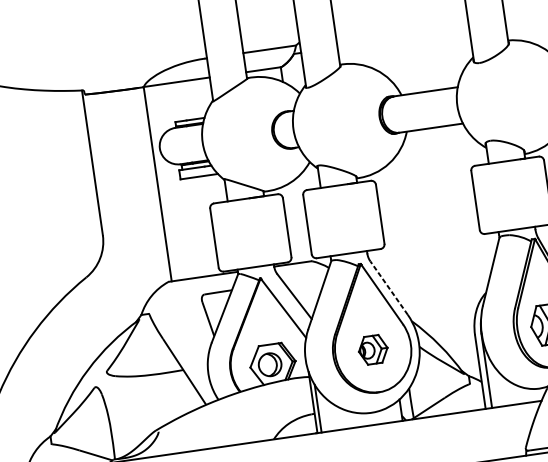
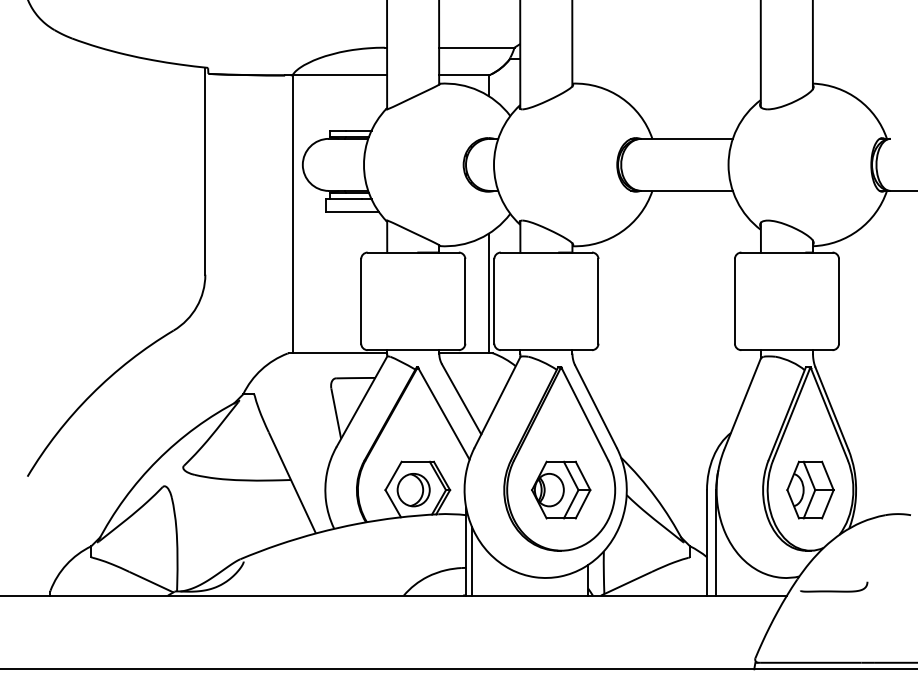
line: (302, 219) -> (488, 293), added
line: (388, 288) -> (595, 406), dashed -> solid
part: (373, 349) -> (561, 489), size x1.43

